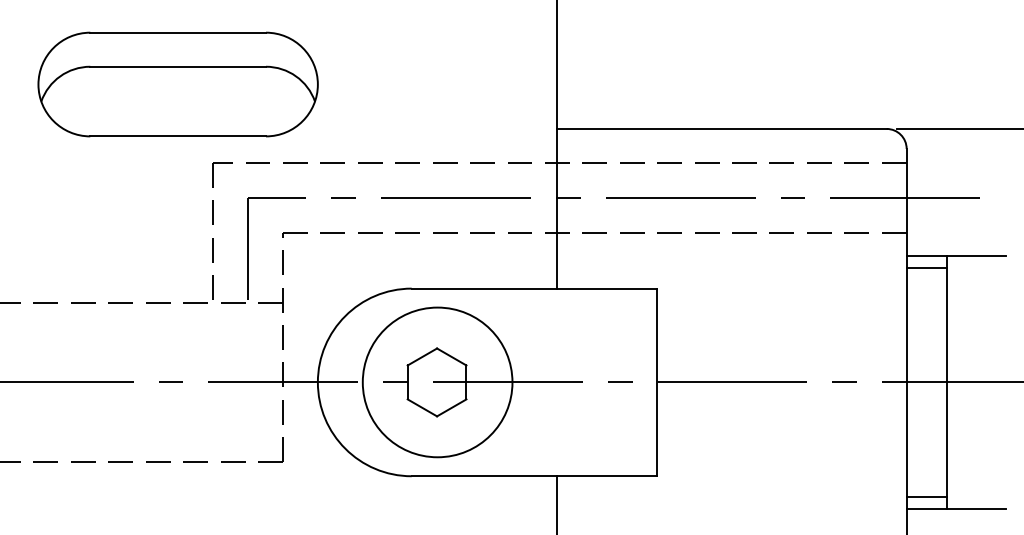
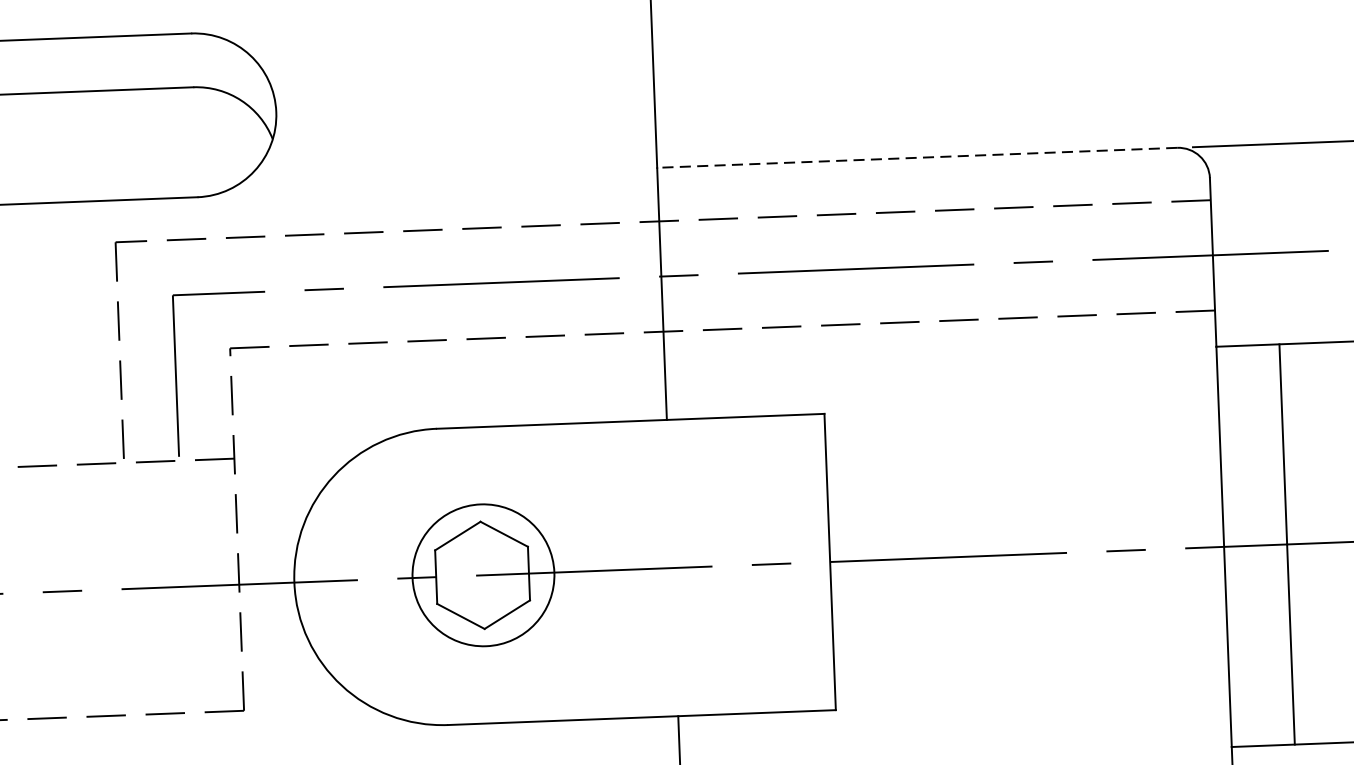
line: (722, 128) -> (917, 157), solid -> dashed
line: (926, 268) -> (1248, 365), removed
circle: (437, 382) -> (483, 575), size x0.6
line: (926, 496) -> (1262, 725), removed

